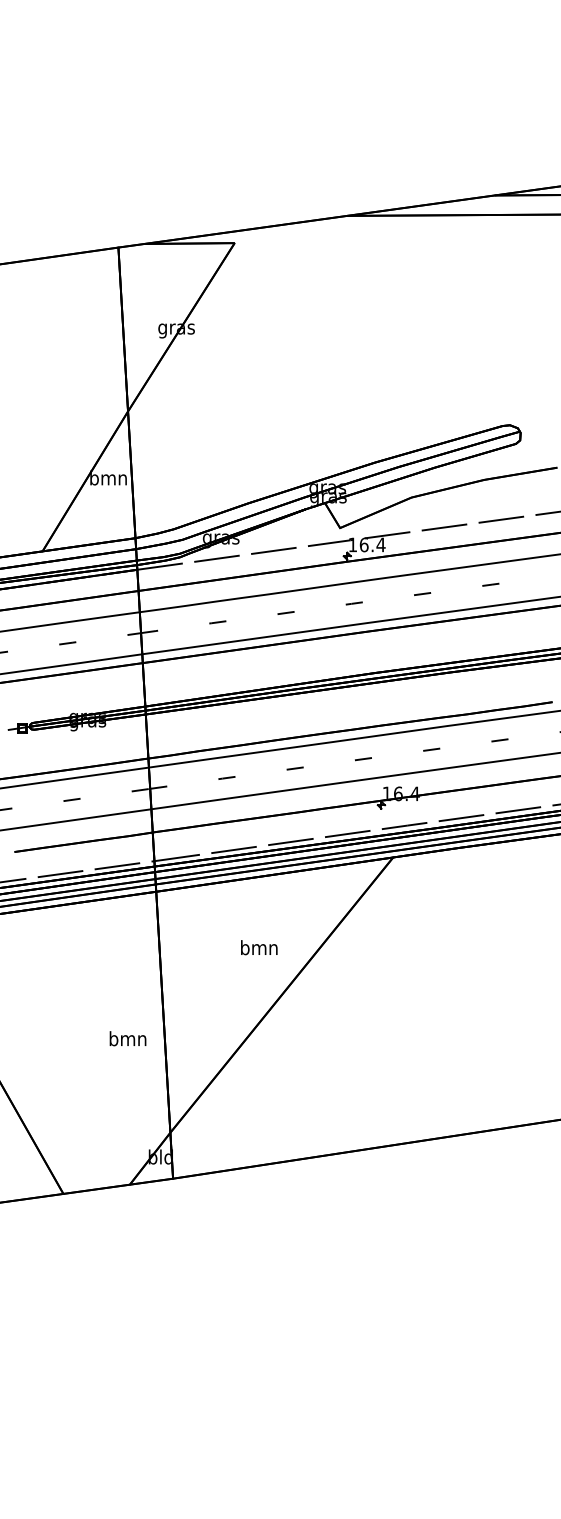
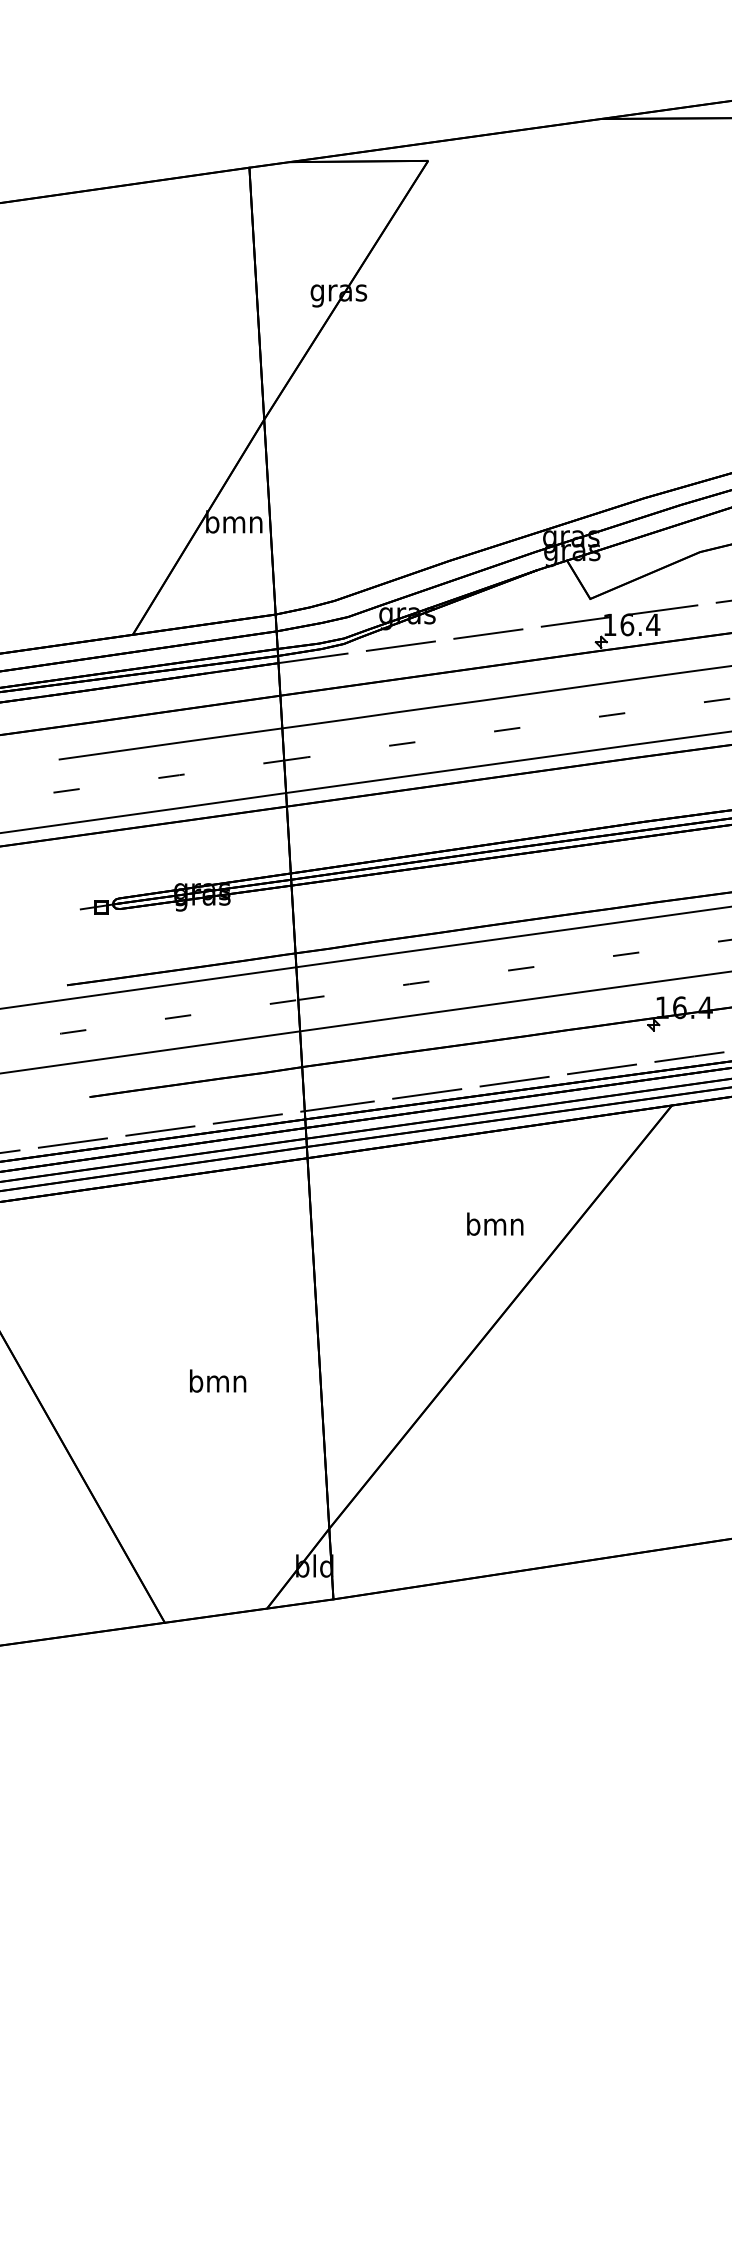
text: (259, 947) -> (495, 1223), moved
text: (127, 1038) -> (217, 1380), moved

